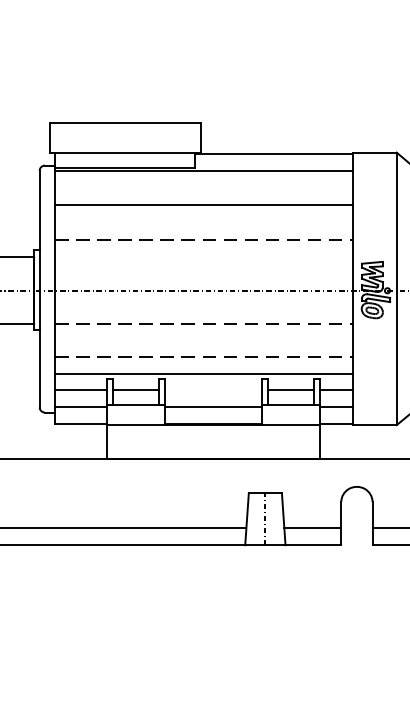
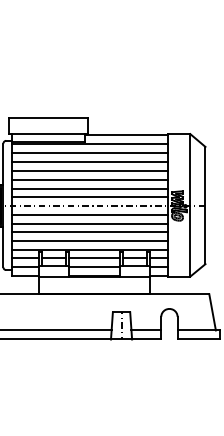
line: (204, 187) -> (89, 152), added
line: (204, 222) -> (89, 170), added
line: (204, 239) -> (89, 179), dashed -> solid
line: (204, 256) -> (89, 188), added
line: (204, 273) -> (89, 197), added
line: (204, 308) -> (89, 215), added
line: (204, 323) -> (89, 223), dashed -> solid
line: (204, 340) -> (89, 232), added
line: (204, 357) -> (89, 241), dashed -> solid
line: (211, 390) -> (93, 258), added

